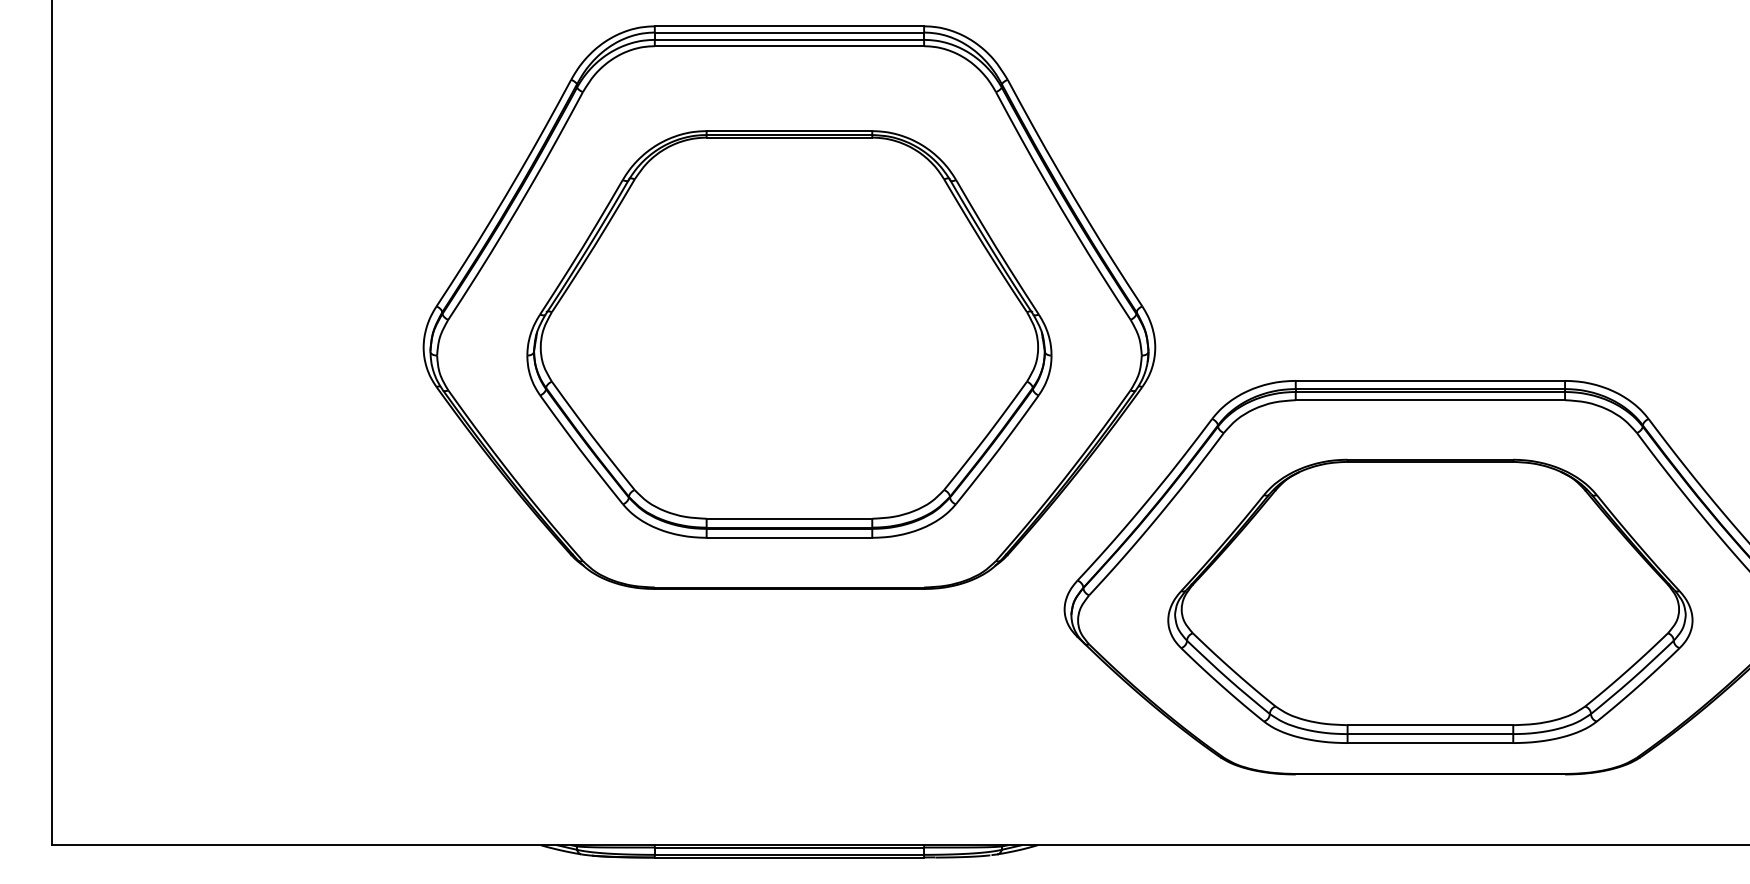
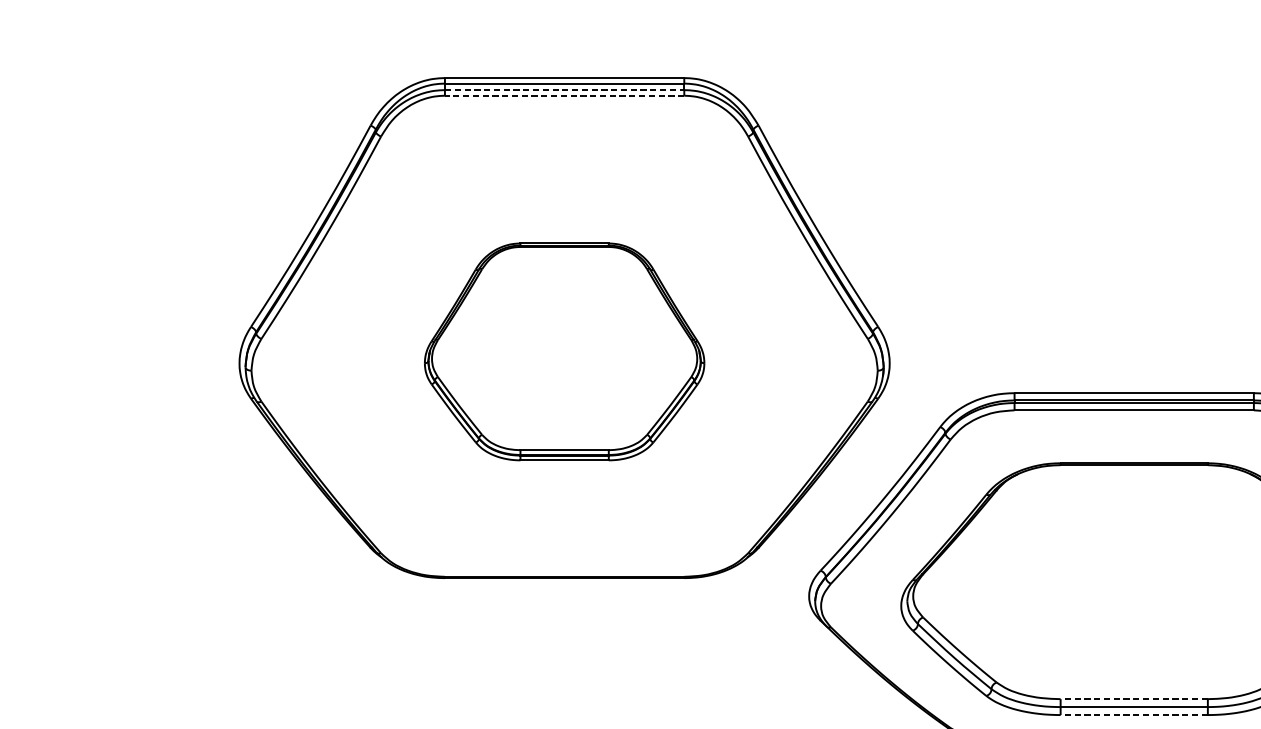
line: (789, 39) -> (564, 89), solid -> dashed
line: (789, 46) -> (564, 96), solid -> dashed
part: (789, 334) -> (564, 351), size x0.6
line: (1430, 725) -> (1134, 699), solid -> dashed
line: (1430, 743) -> (1134, 715), solid -> dashed

